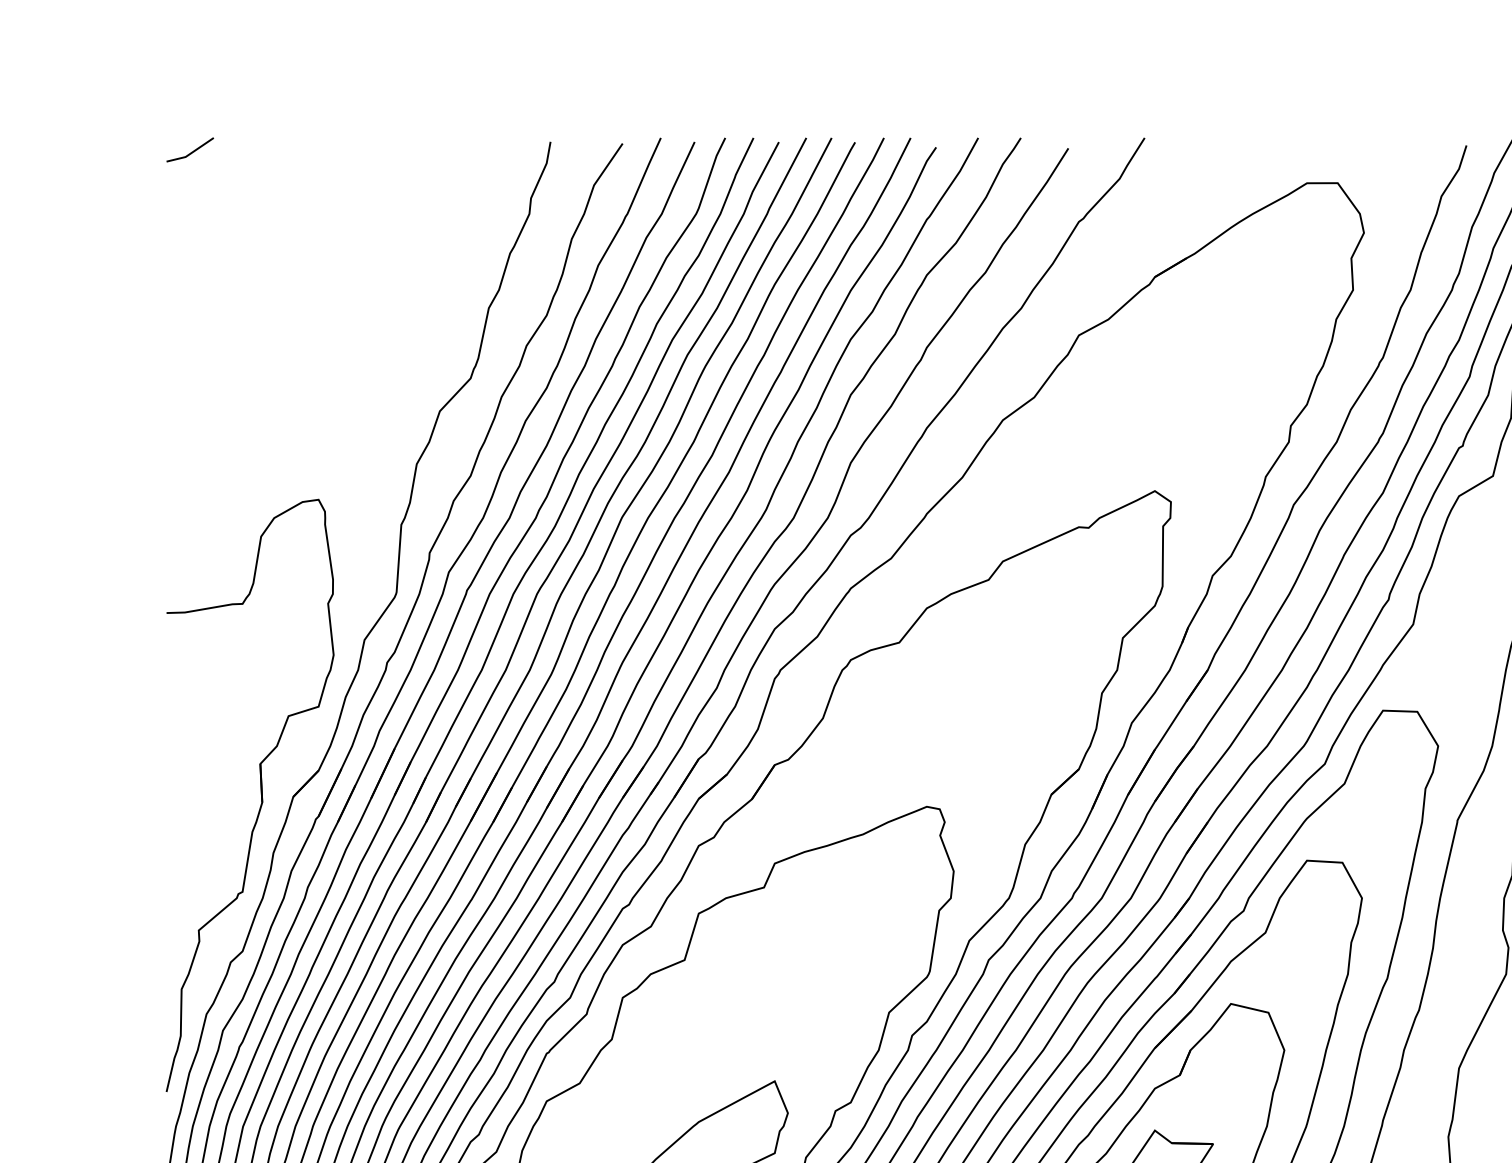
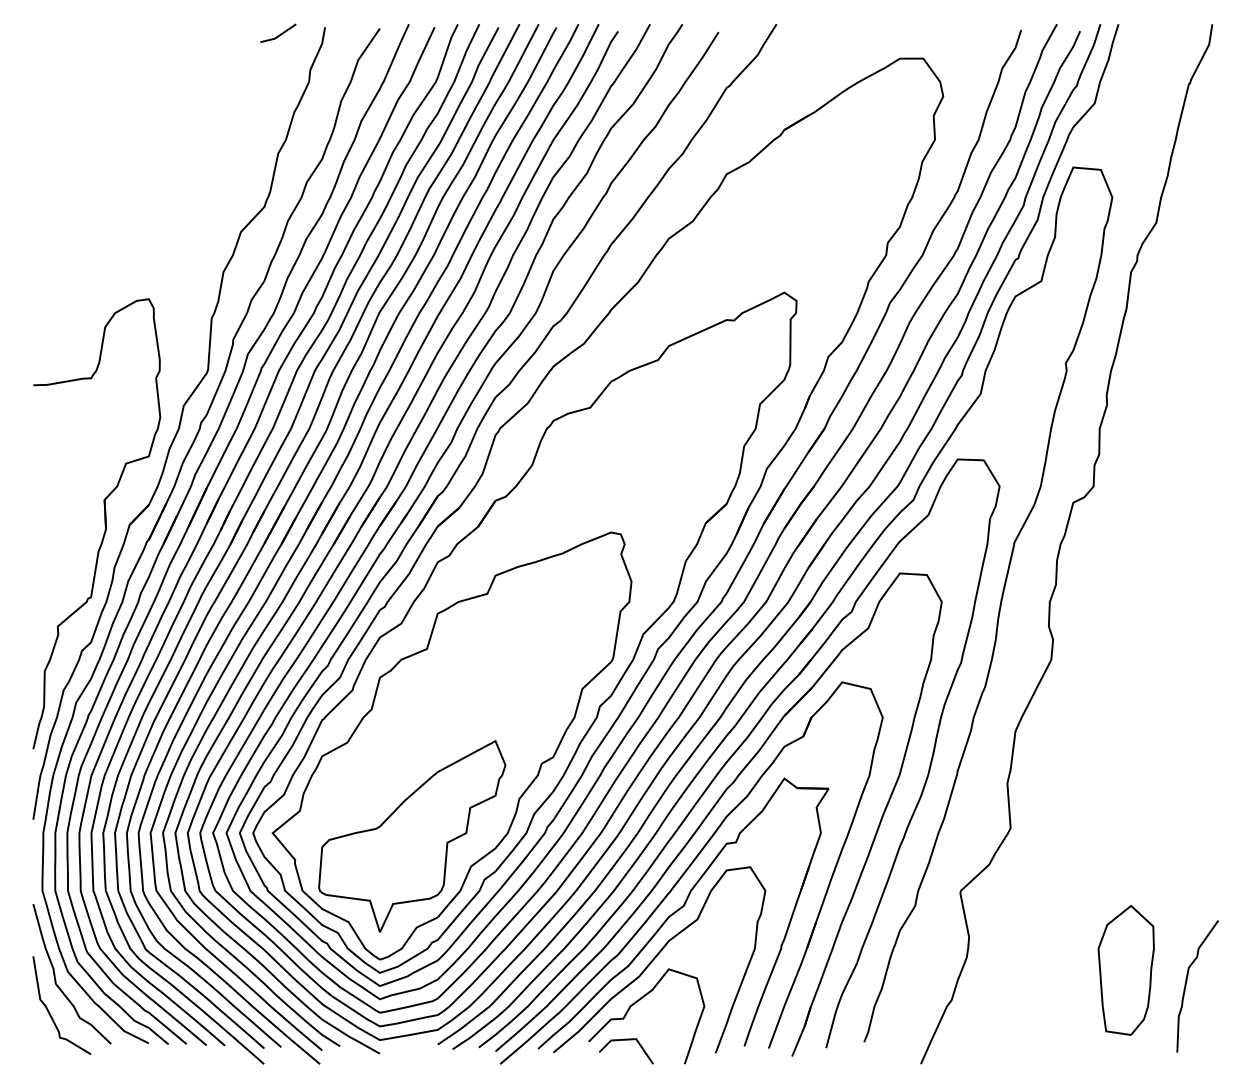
line: (193, 150) -> (280, 33), moved

